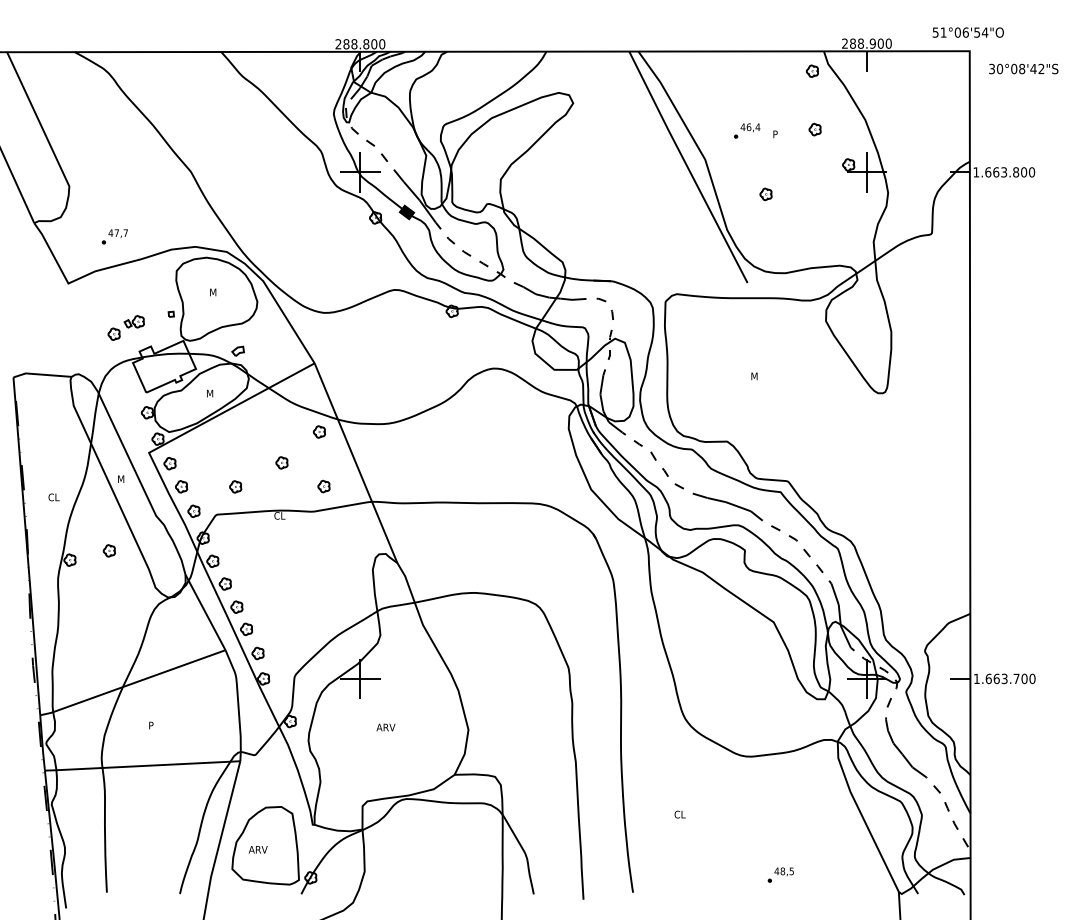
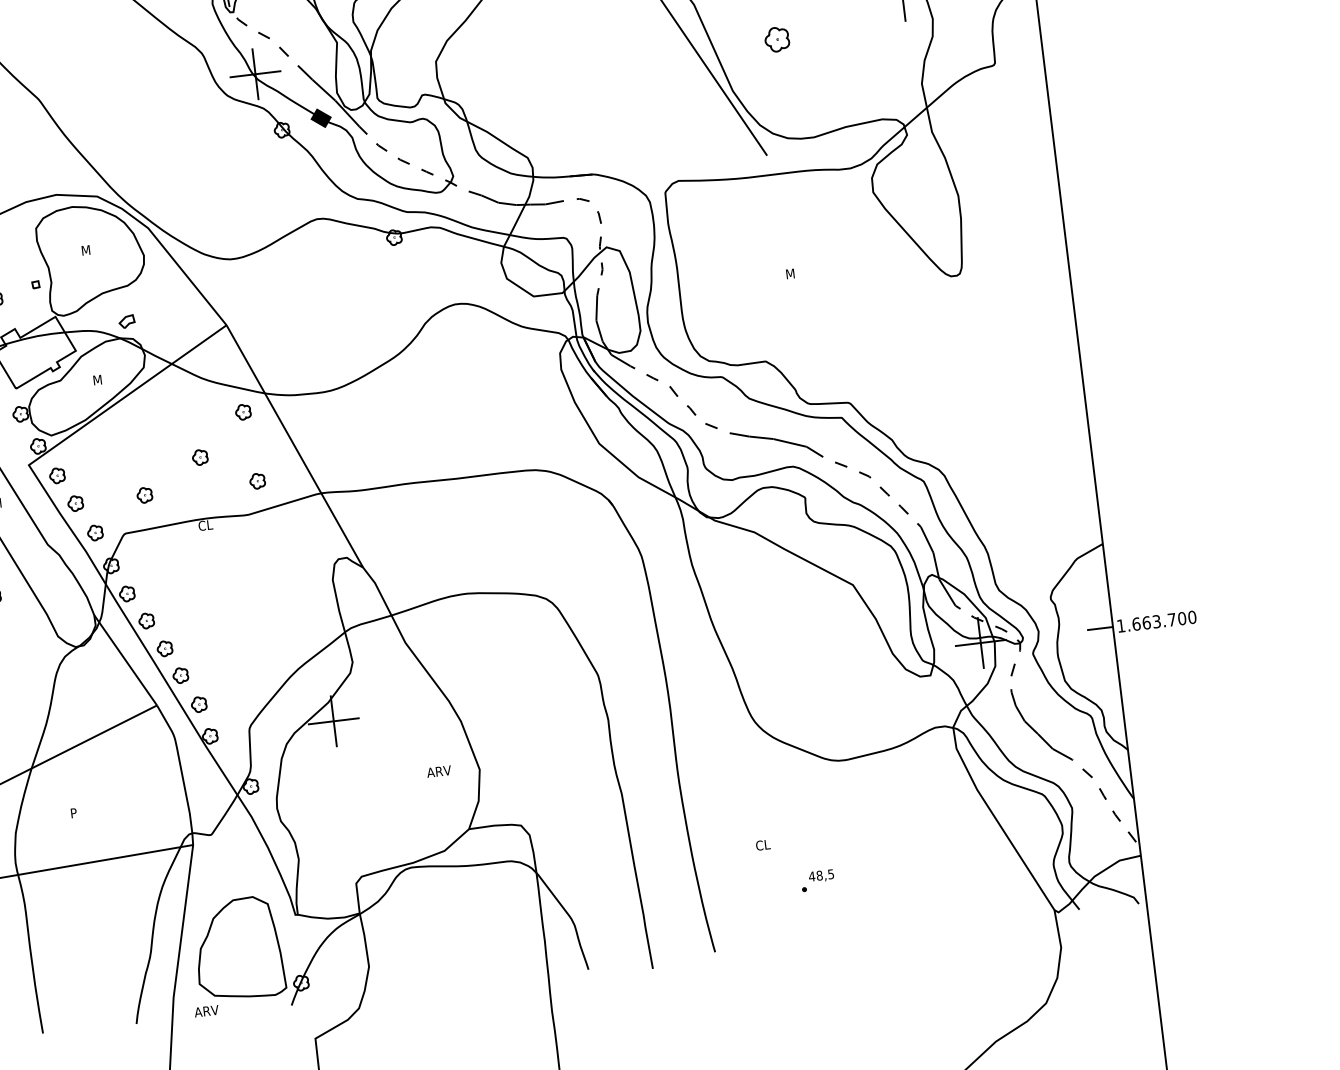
part: (765, 194) -> (776, 39), size x1.6
text: (385, 727) -> (438, 771), moved
text: (257, 849) -> (205, 1011), moved
part: (780, 874) -> (817, 880), moved

